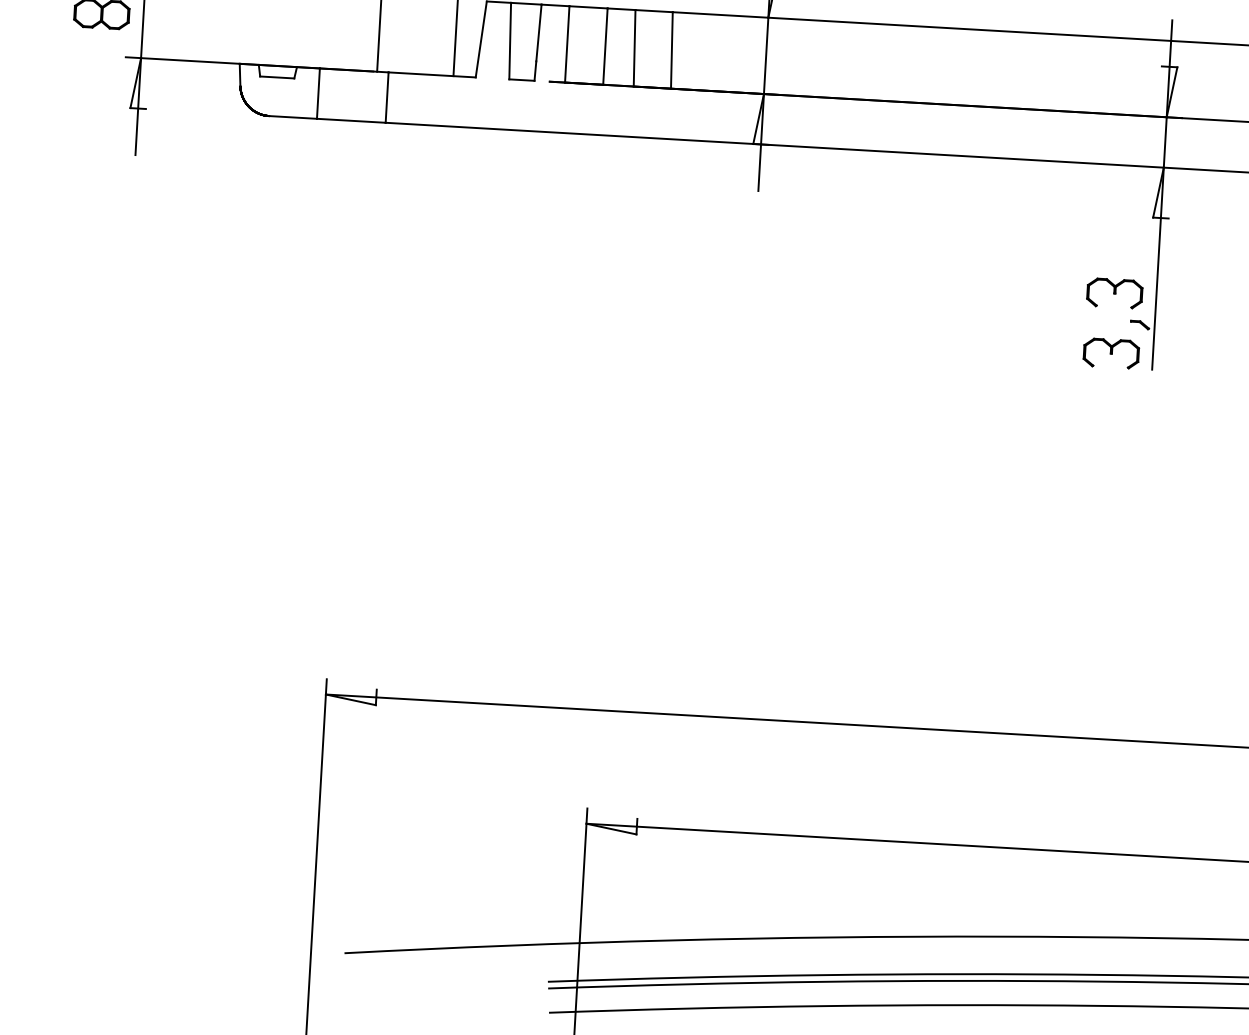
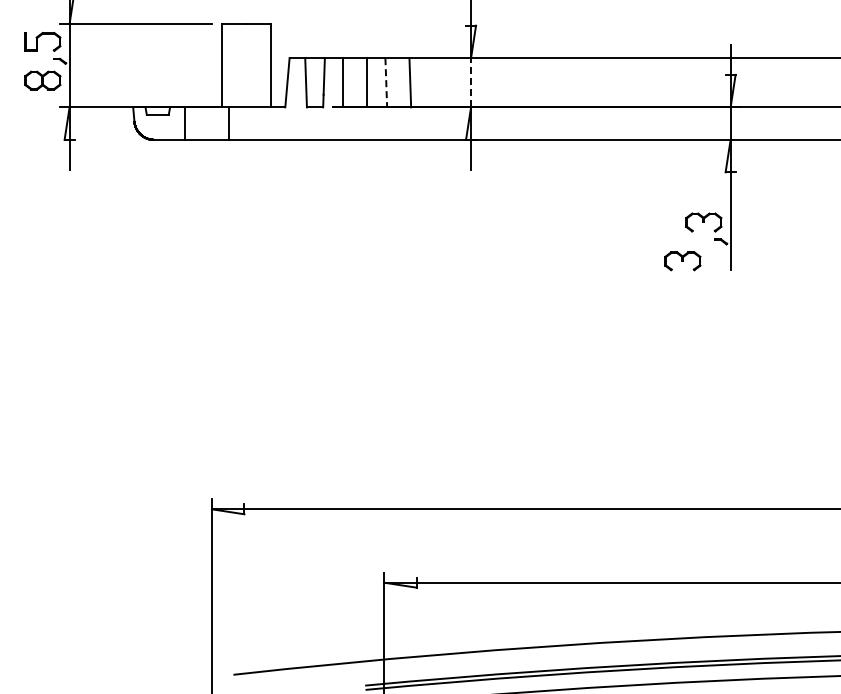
line: (634, 47) -> (386, 82), solid -> dashed
line: (766, 55) -> (471, 82), solid -> dashed
part: (1110, 353) -> (682, 261), moved

